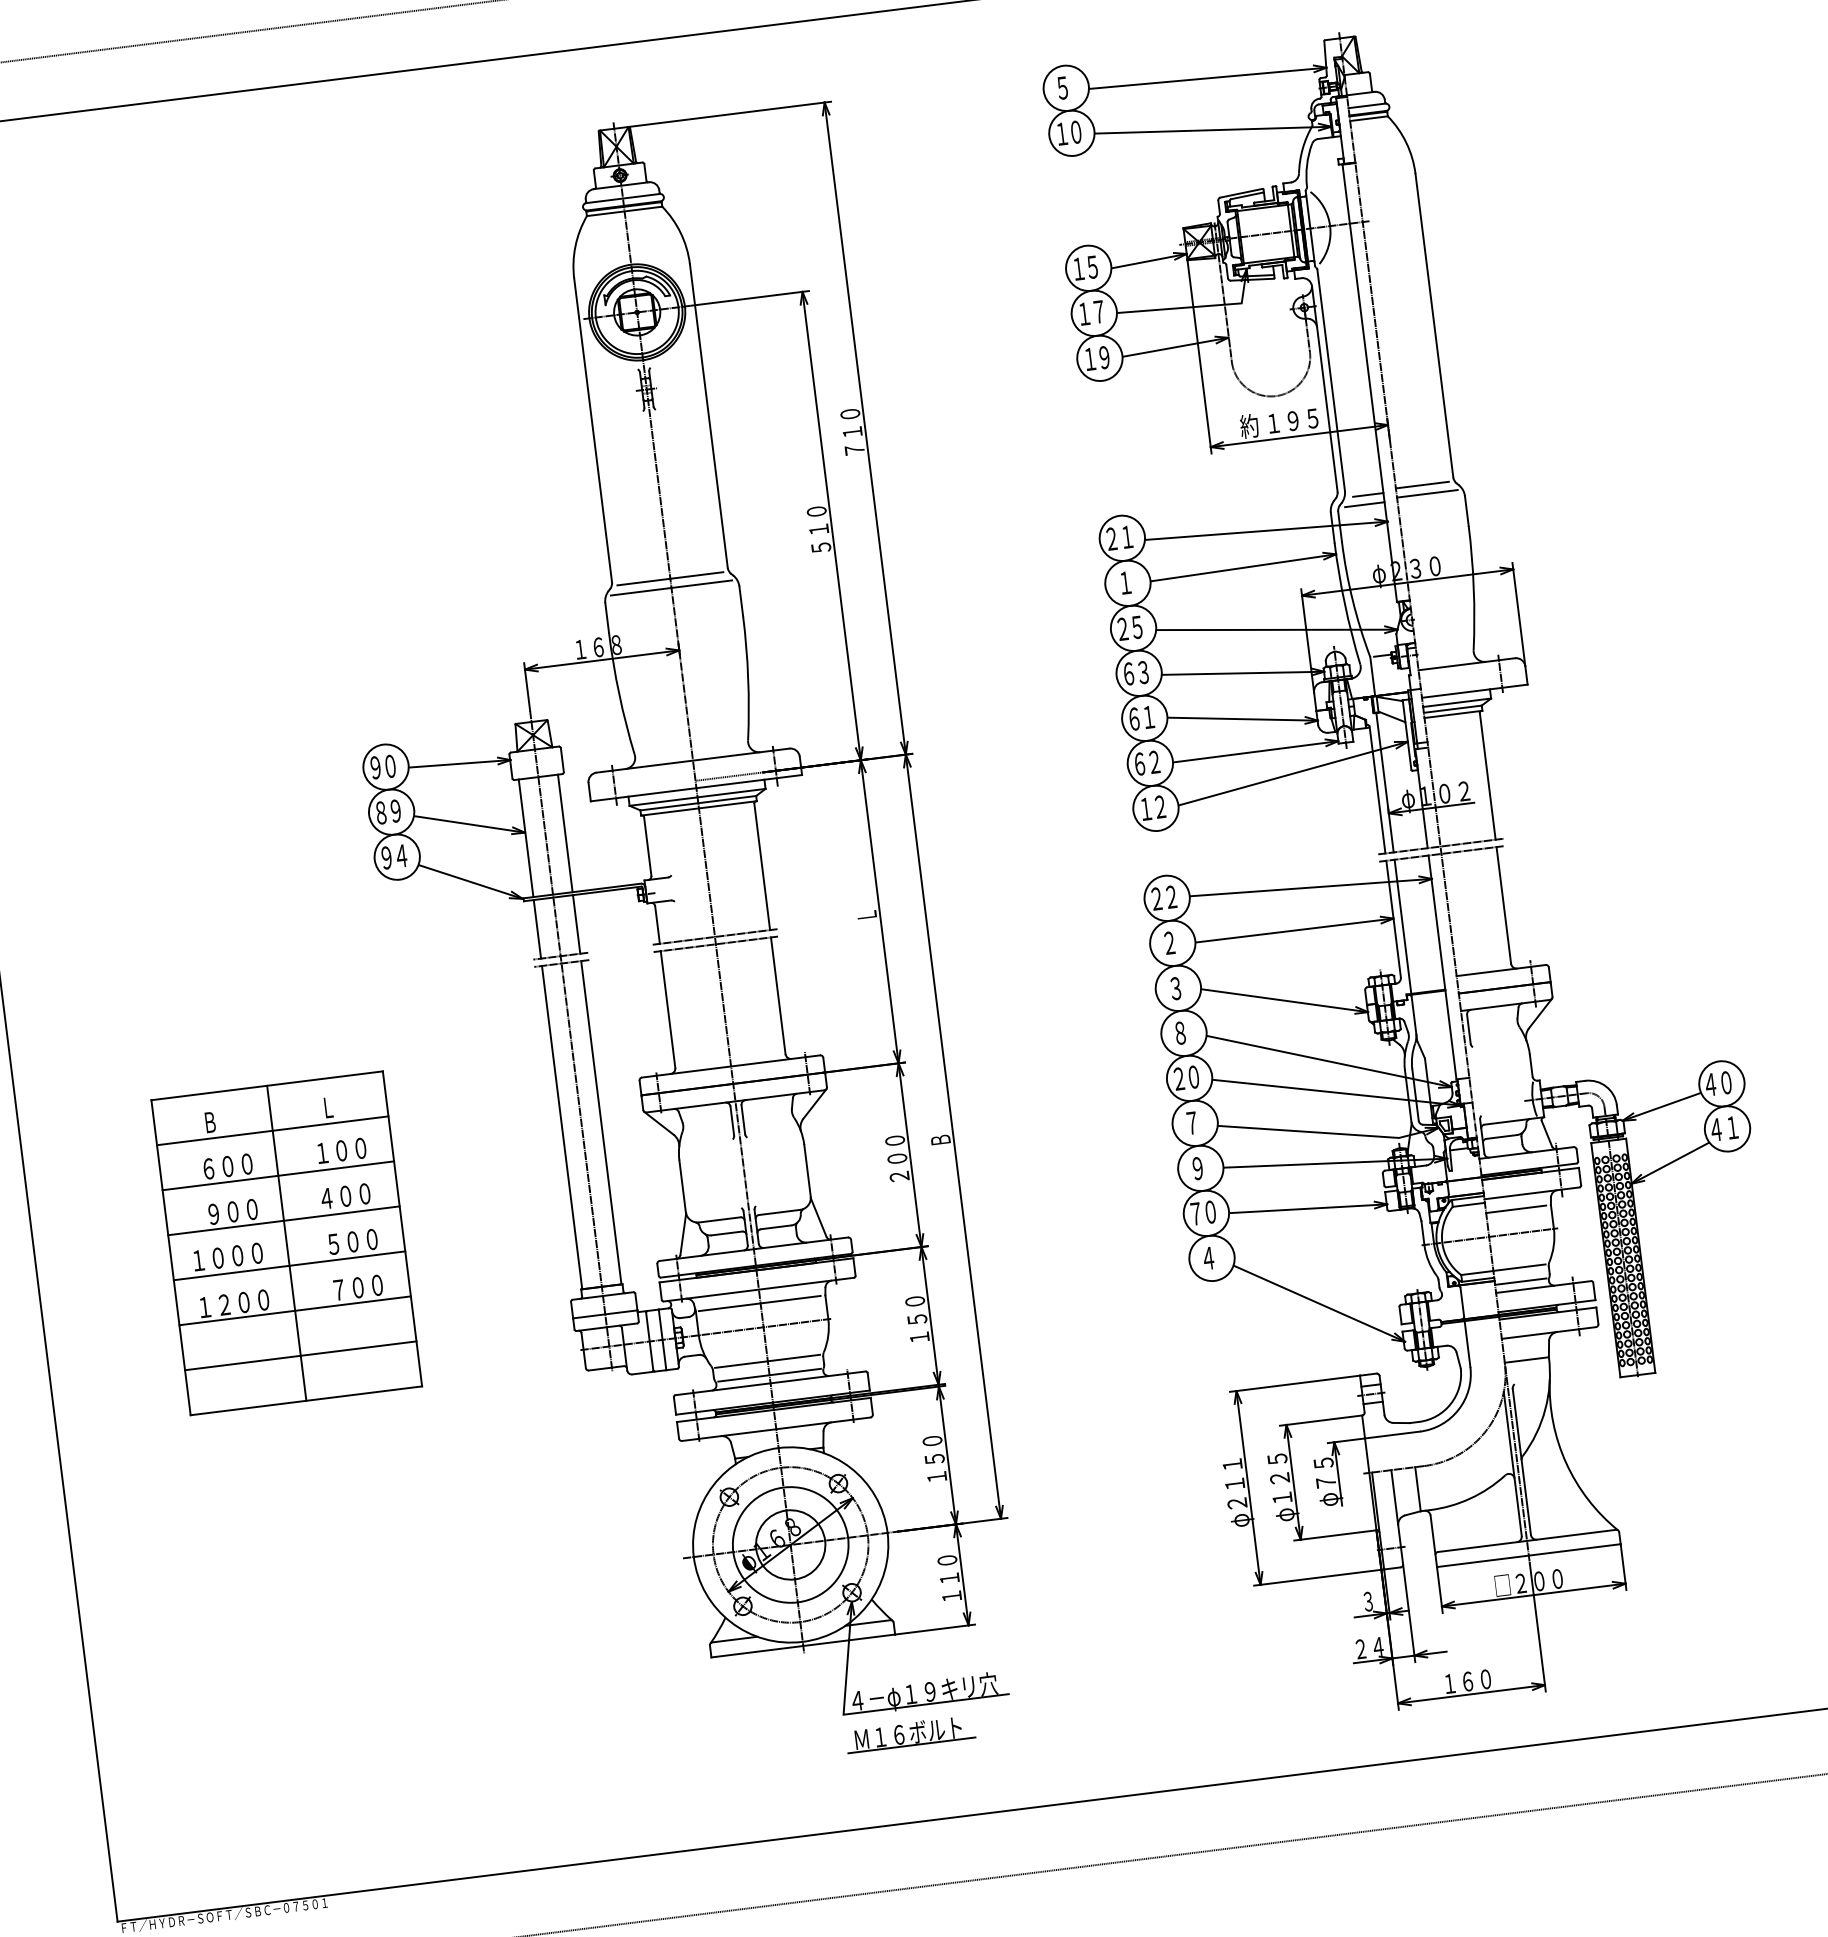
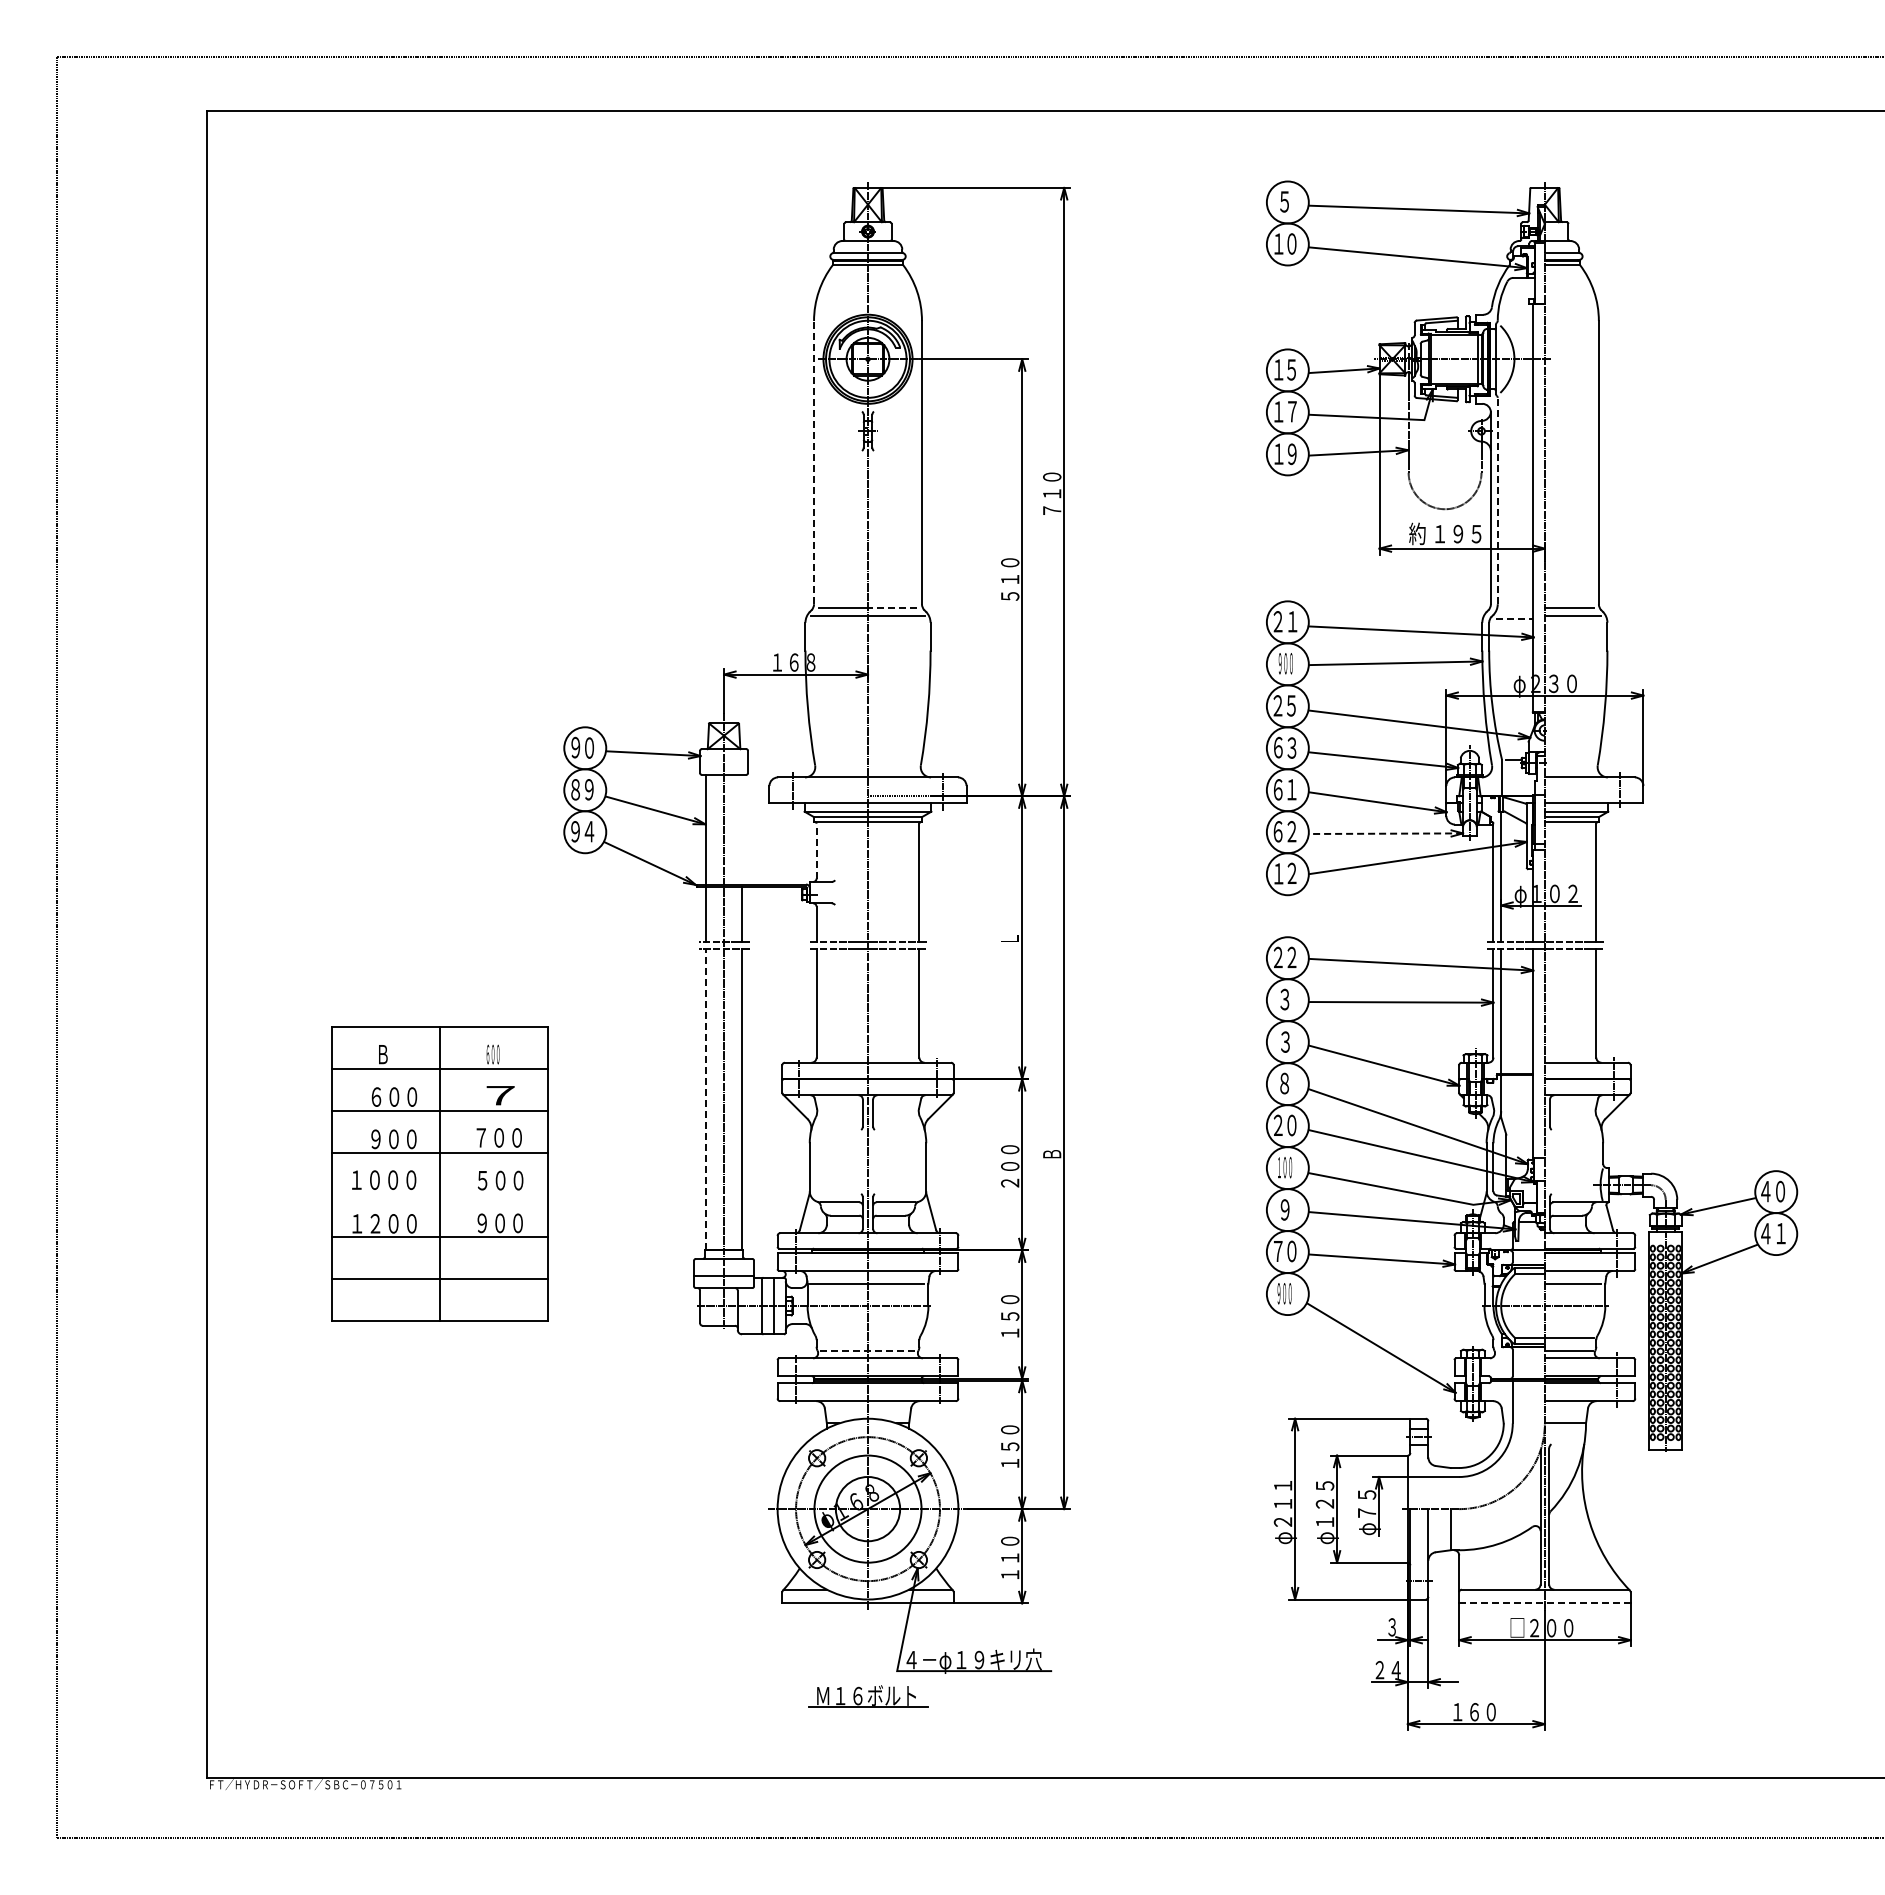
line: (1330, 379) -> (1497, 500), solid -> dashed
line: (593, 430) -> (814, 462), solid -> dashed
line: (1367, 494) -> (1518, 610), removed
line: (1364, 505) -> (1514, 619), solid -> dashed
line: (696, 575) -> (892, 607), solid -> dashed
text: (1125, 582) -> (1285, 663), １ -> ９００
line: (1255, 751) -> (1385, 833), solid -> dashed
line: (565, 833) -> (742, 829), removed
line: (647, 845) -> (816, 850), solid -> dashed
text: (1169, 943) -> (1284, 999), ２ -> ３
text: (327, 1107) -> (492, 1054), Ｌ -> ６００
text: (1192, 1123) -> (1285, 1167), ７ -> １００
line: (561, 1127) -> (705, 1099), solid -> dashed
text: (341, 1150) -> (500, 1095), １００ -> ７
text: (326, 1198) -> (481, 1137), ４００ -> ７００
text: (1208, 1258) -> (1284, 1293), ４ -> ９００
line: (289, 1265) -> (439, 1195), removed
text: (338, 1290) -> (481, 1223), ７００ -> ９００
line: (767, 1361) -> (867, 1337), removed
line: (770, 1374) -> (868, 1350), solid -> dashed
line: (1528, 1555) -> (1544, 1603), solid -> dashed
part: (910, 1734) -> (868, 1696), moved

